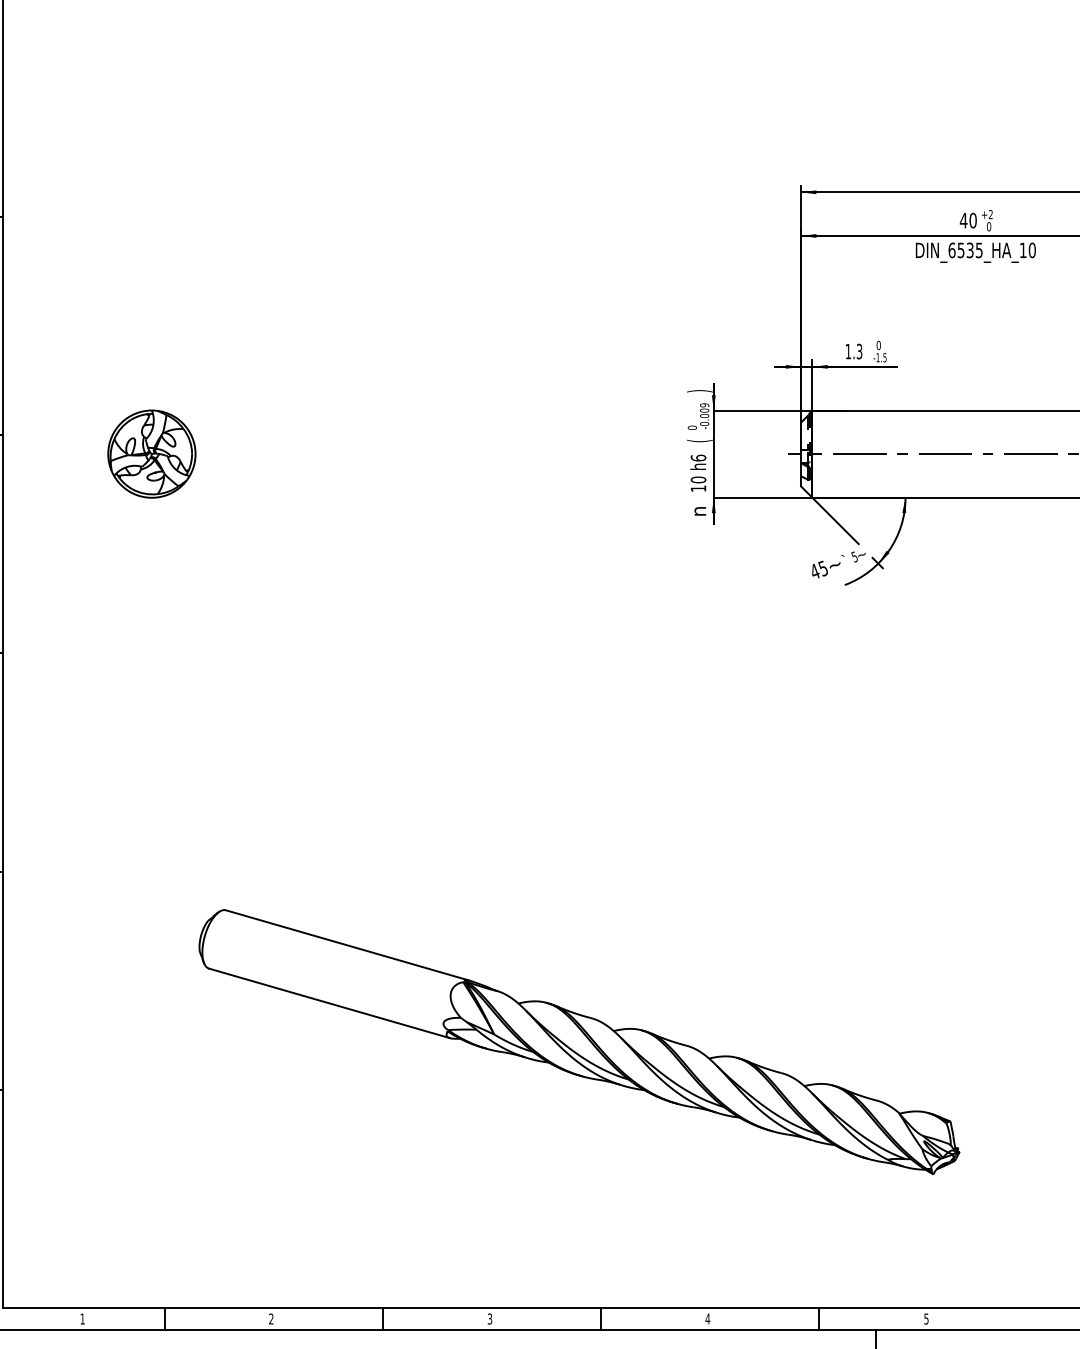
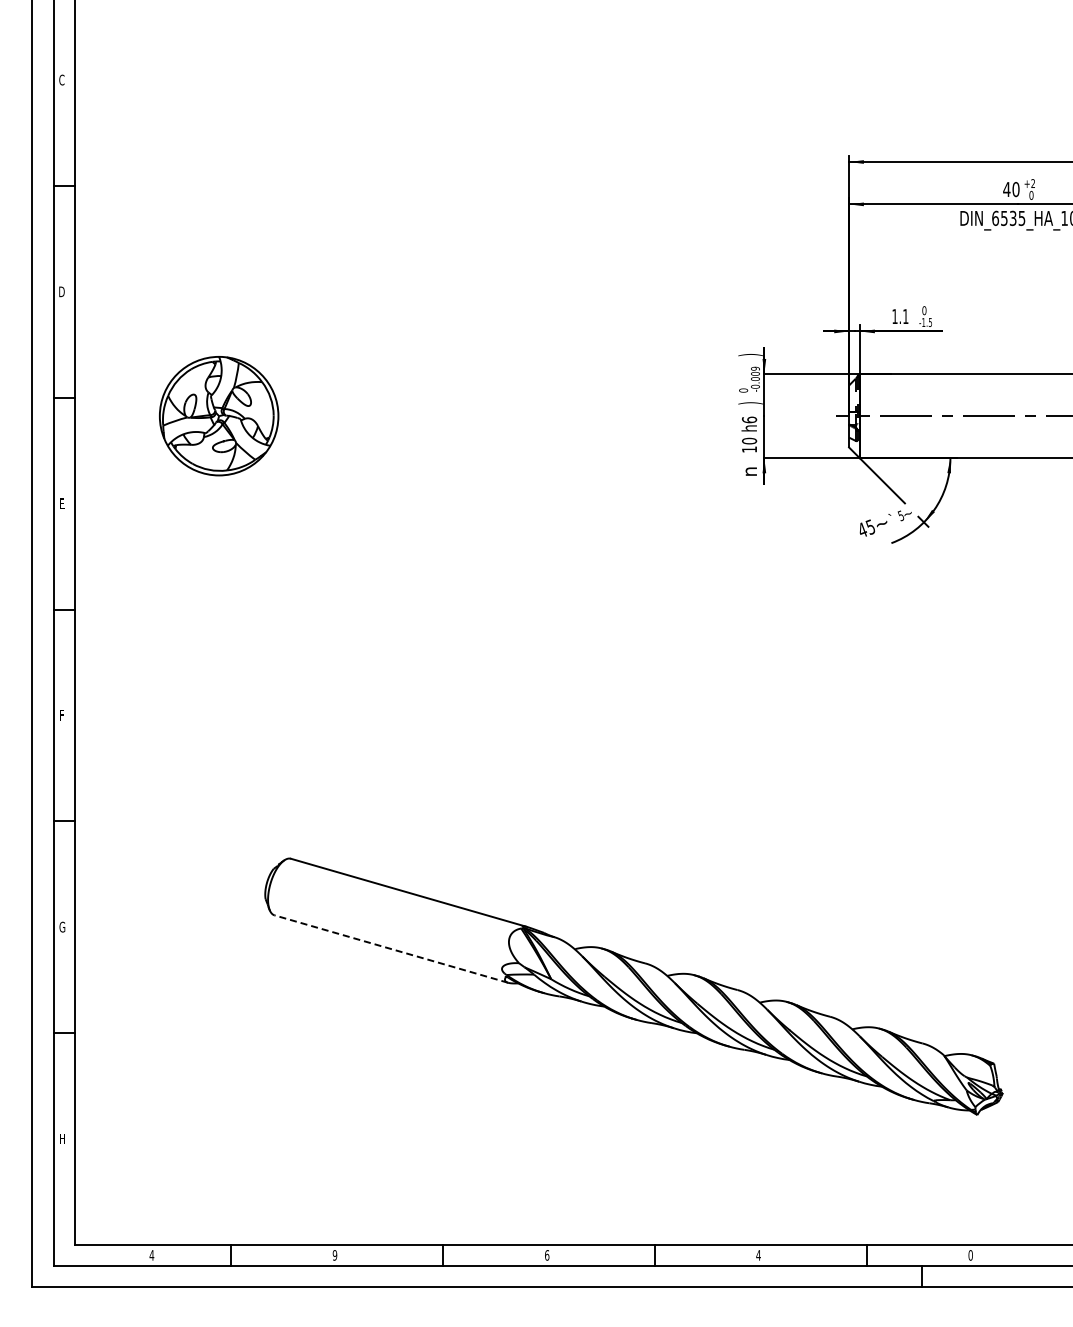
text: (859, 351) -> (905, 316), 1.3 -> 1.1
text: (699, 441) -> (750, 403), ( -> )
part: (151, 453) -> (218, 415), size x1.4
line: (329, 1003) -> (391, 949), solid -> dashed
text: (82, 1319) -> (151, 1255), 1 -> 4
text: (270, 1319) -> (334, 1255), 2 -> 9
text: (490, 1319) -> (547, 1255), 3 -> 6
text: (926, 1319) -> (970, 1255), 5 -> 0

